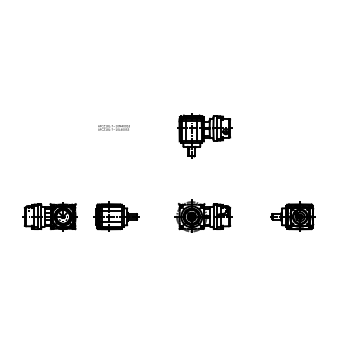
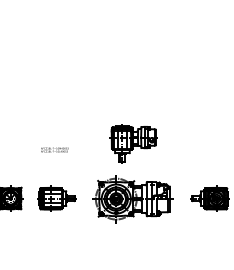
text: (113, 127) -> (54, 149), moved
part: (204, 135) -> (133, 143), moved
part: (203, 215) -> (132, 197), size x1.6

